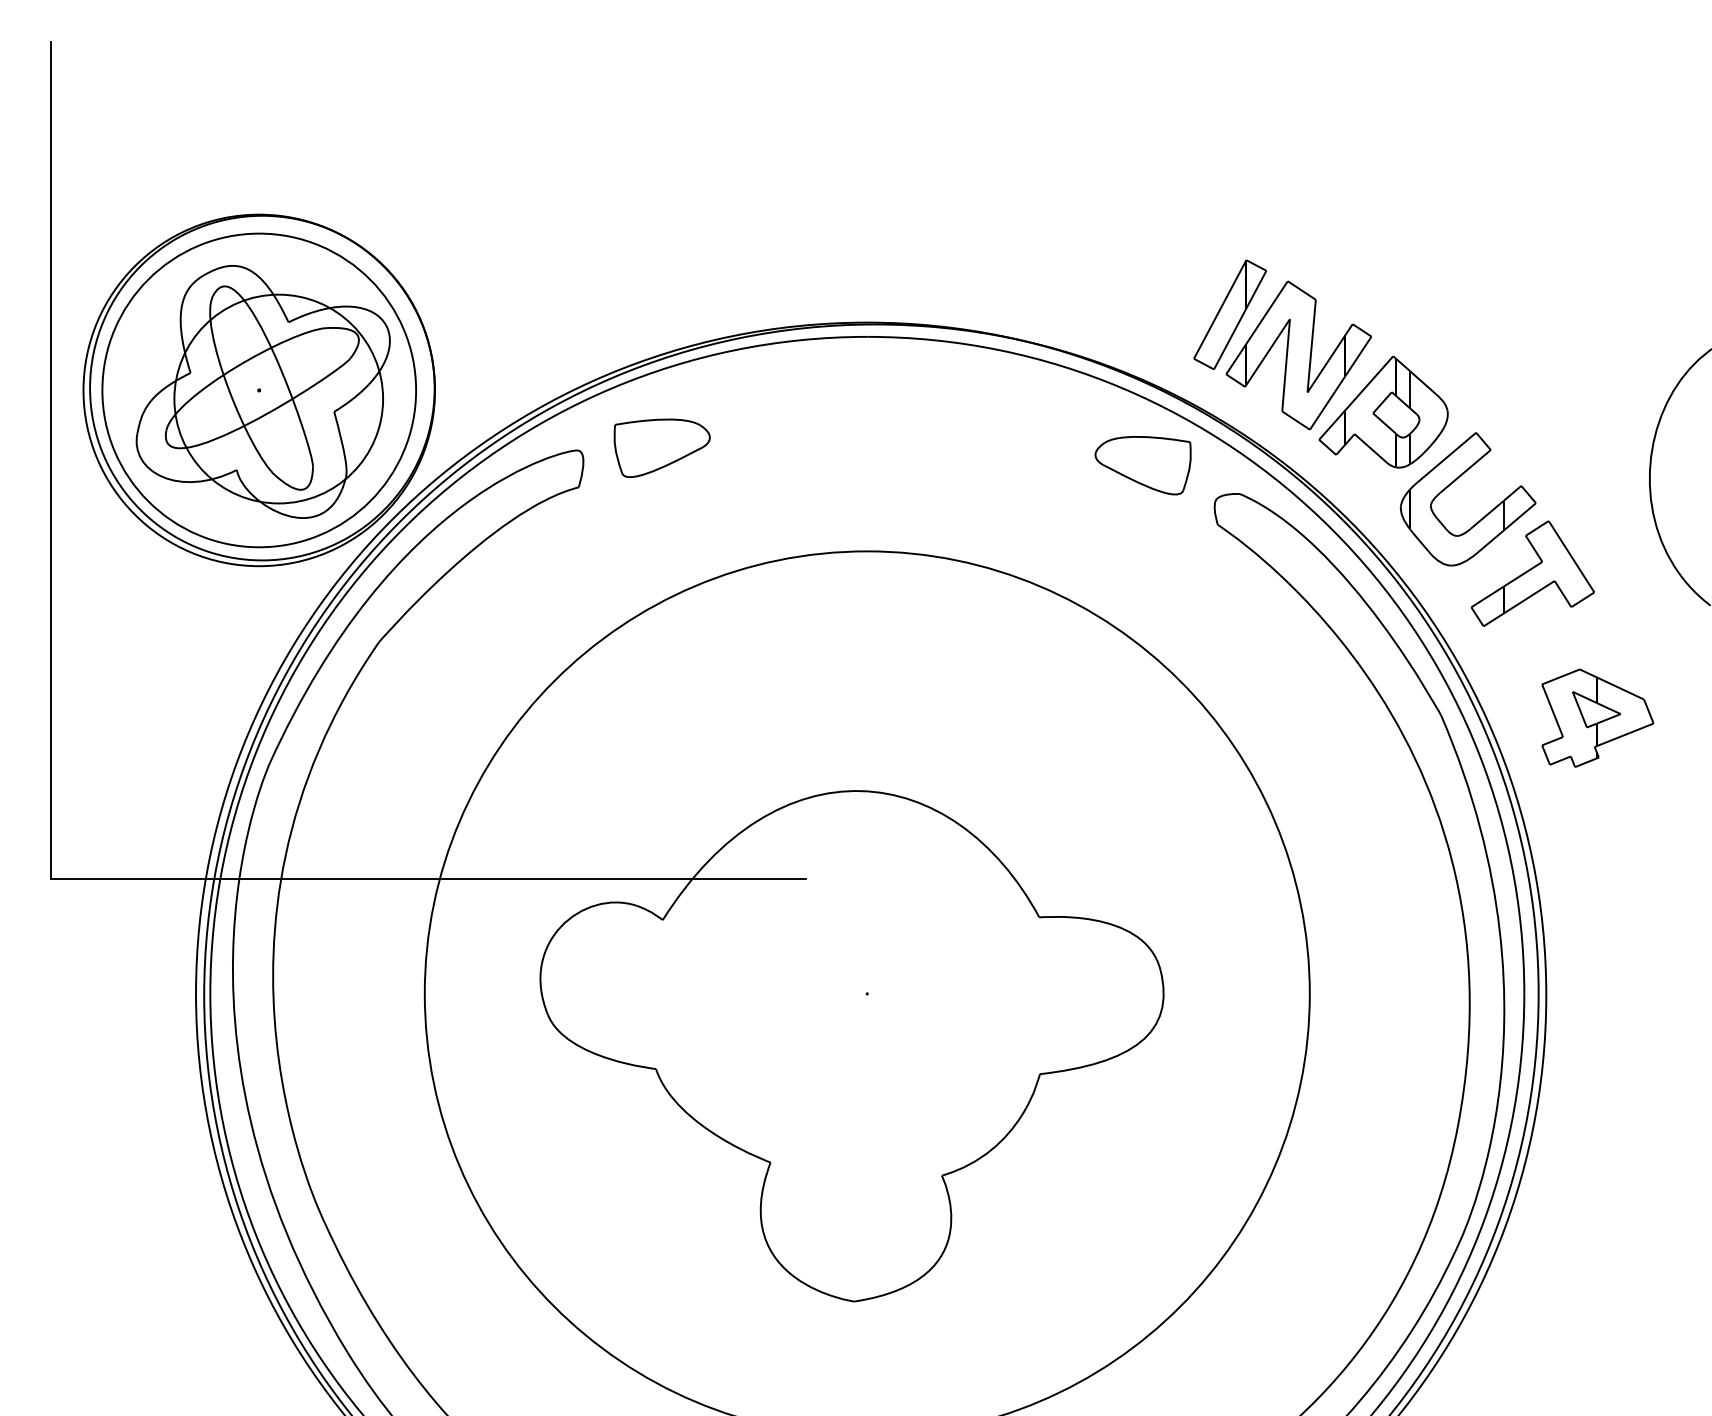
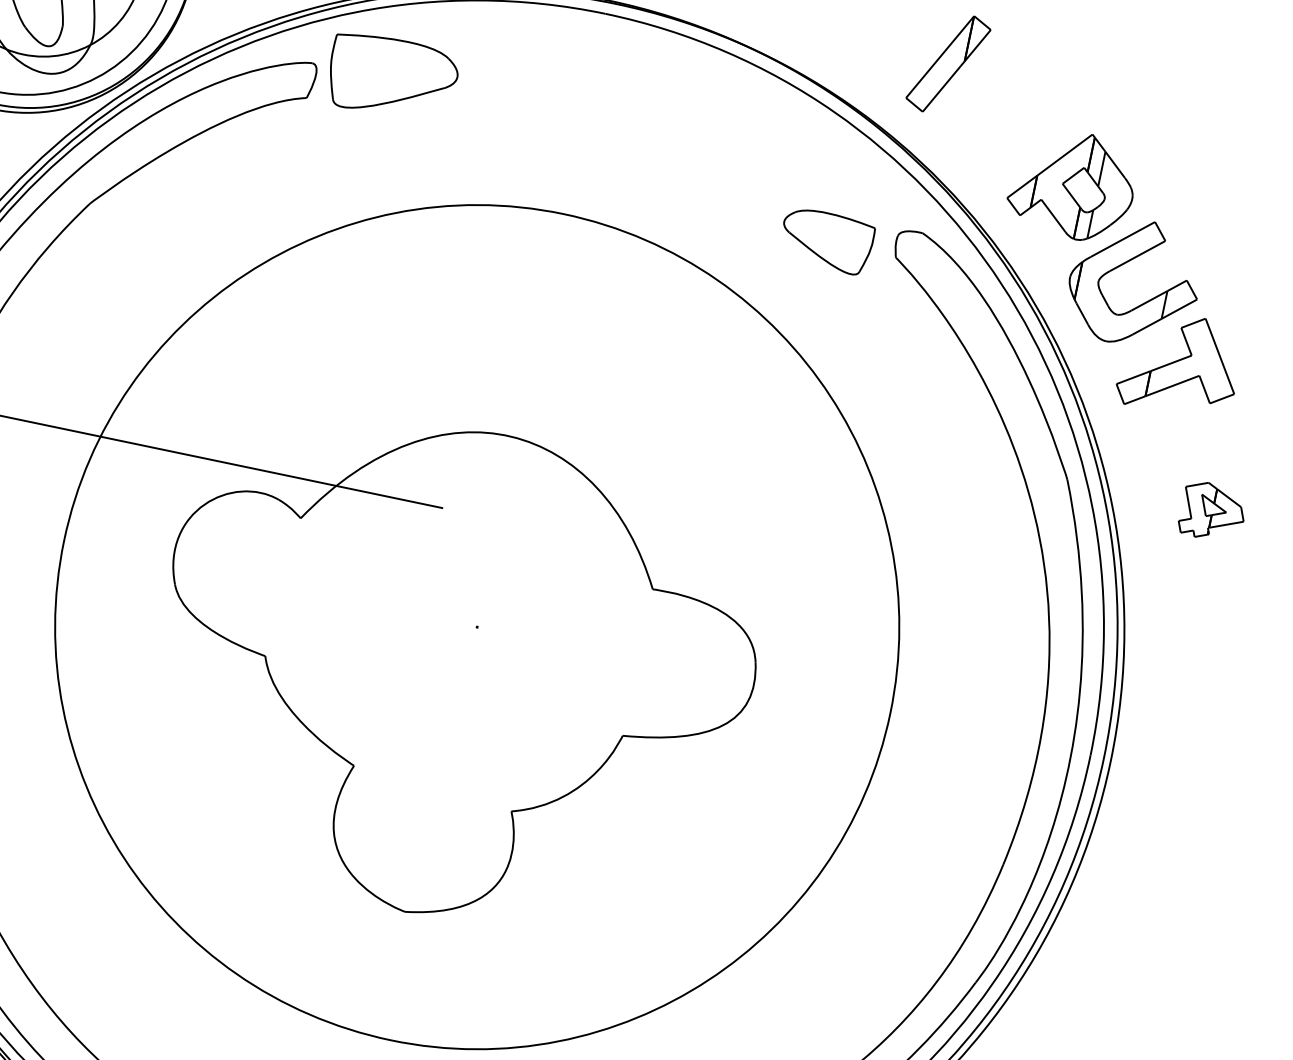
part: (1298, 355) -> (1004, 115), removed
part: (661, 447) -> (391, 76), size x1.4
part: (1142, 465) -> (826, 240), moved
part: (1597, 717) -> (1212, 511), size x0.6

